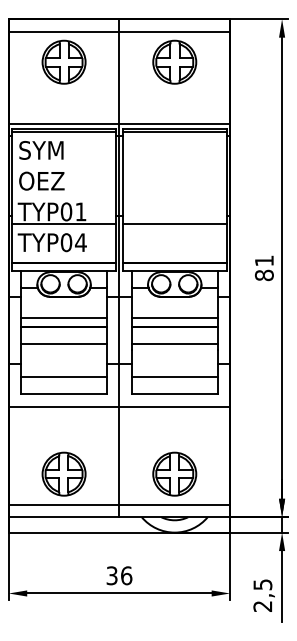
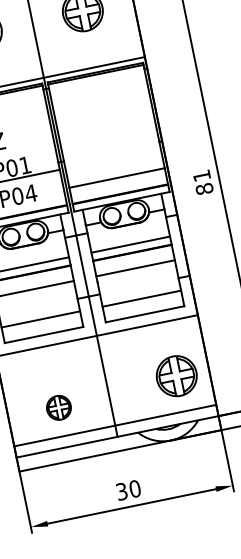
line: (174, 223) -> (116, 177), moved
part: (63, 473) -> (58, 407), size x0.6
part: (174, 473) -> (176, 375), moved
text: (126, 575) -> (134, 488), 36 -> 30

